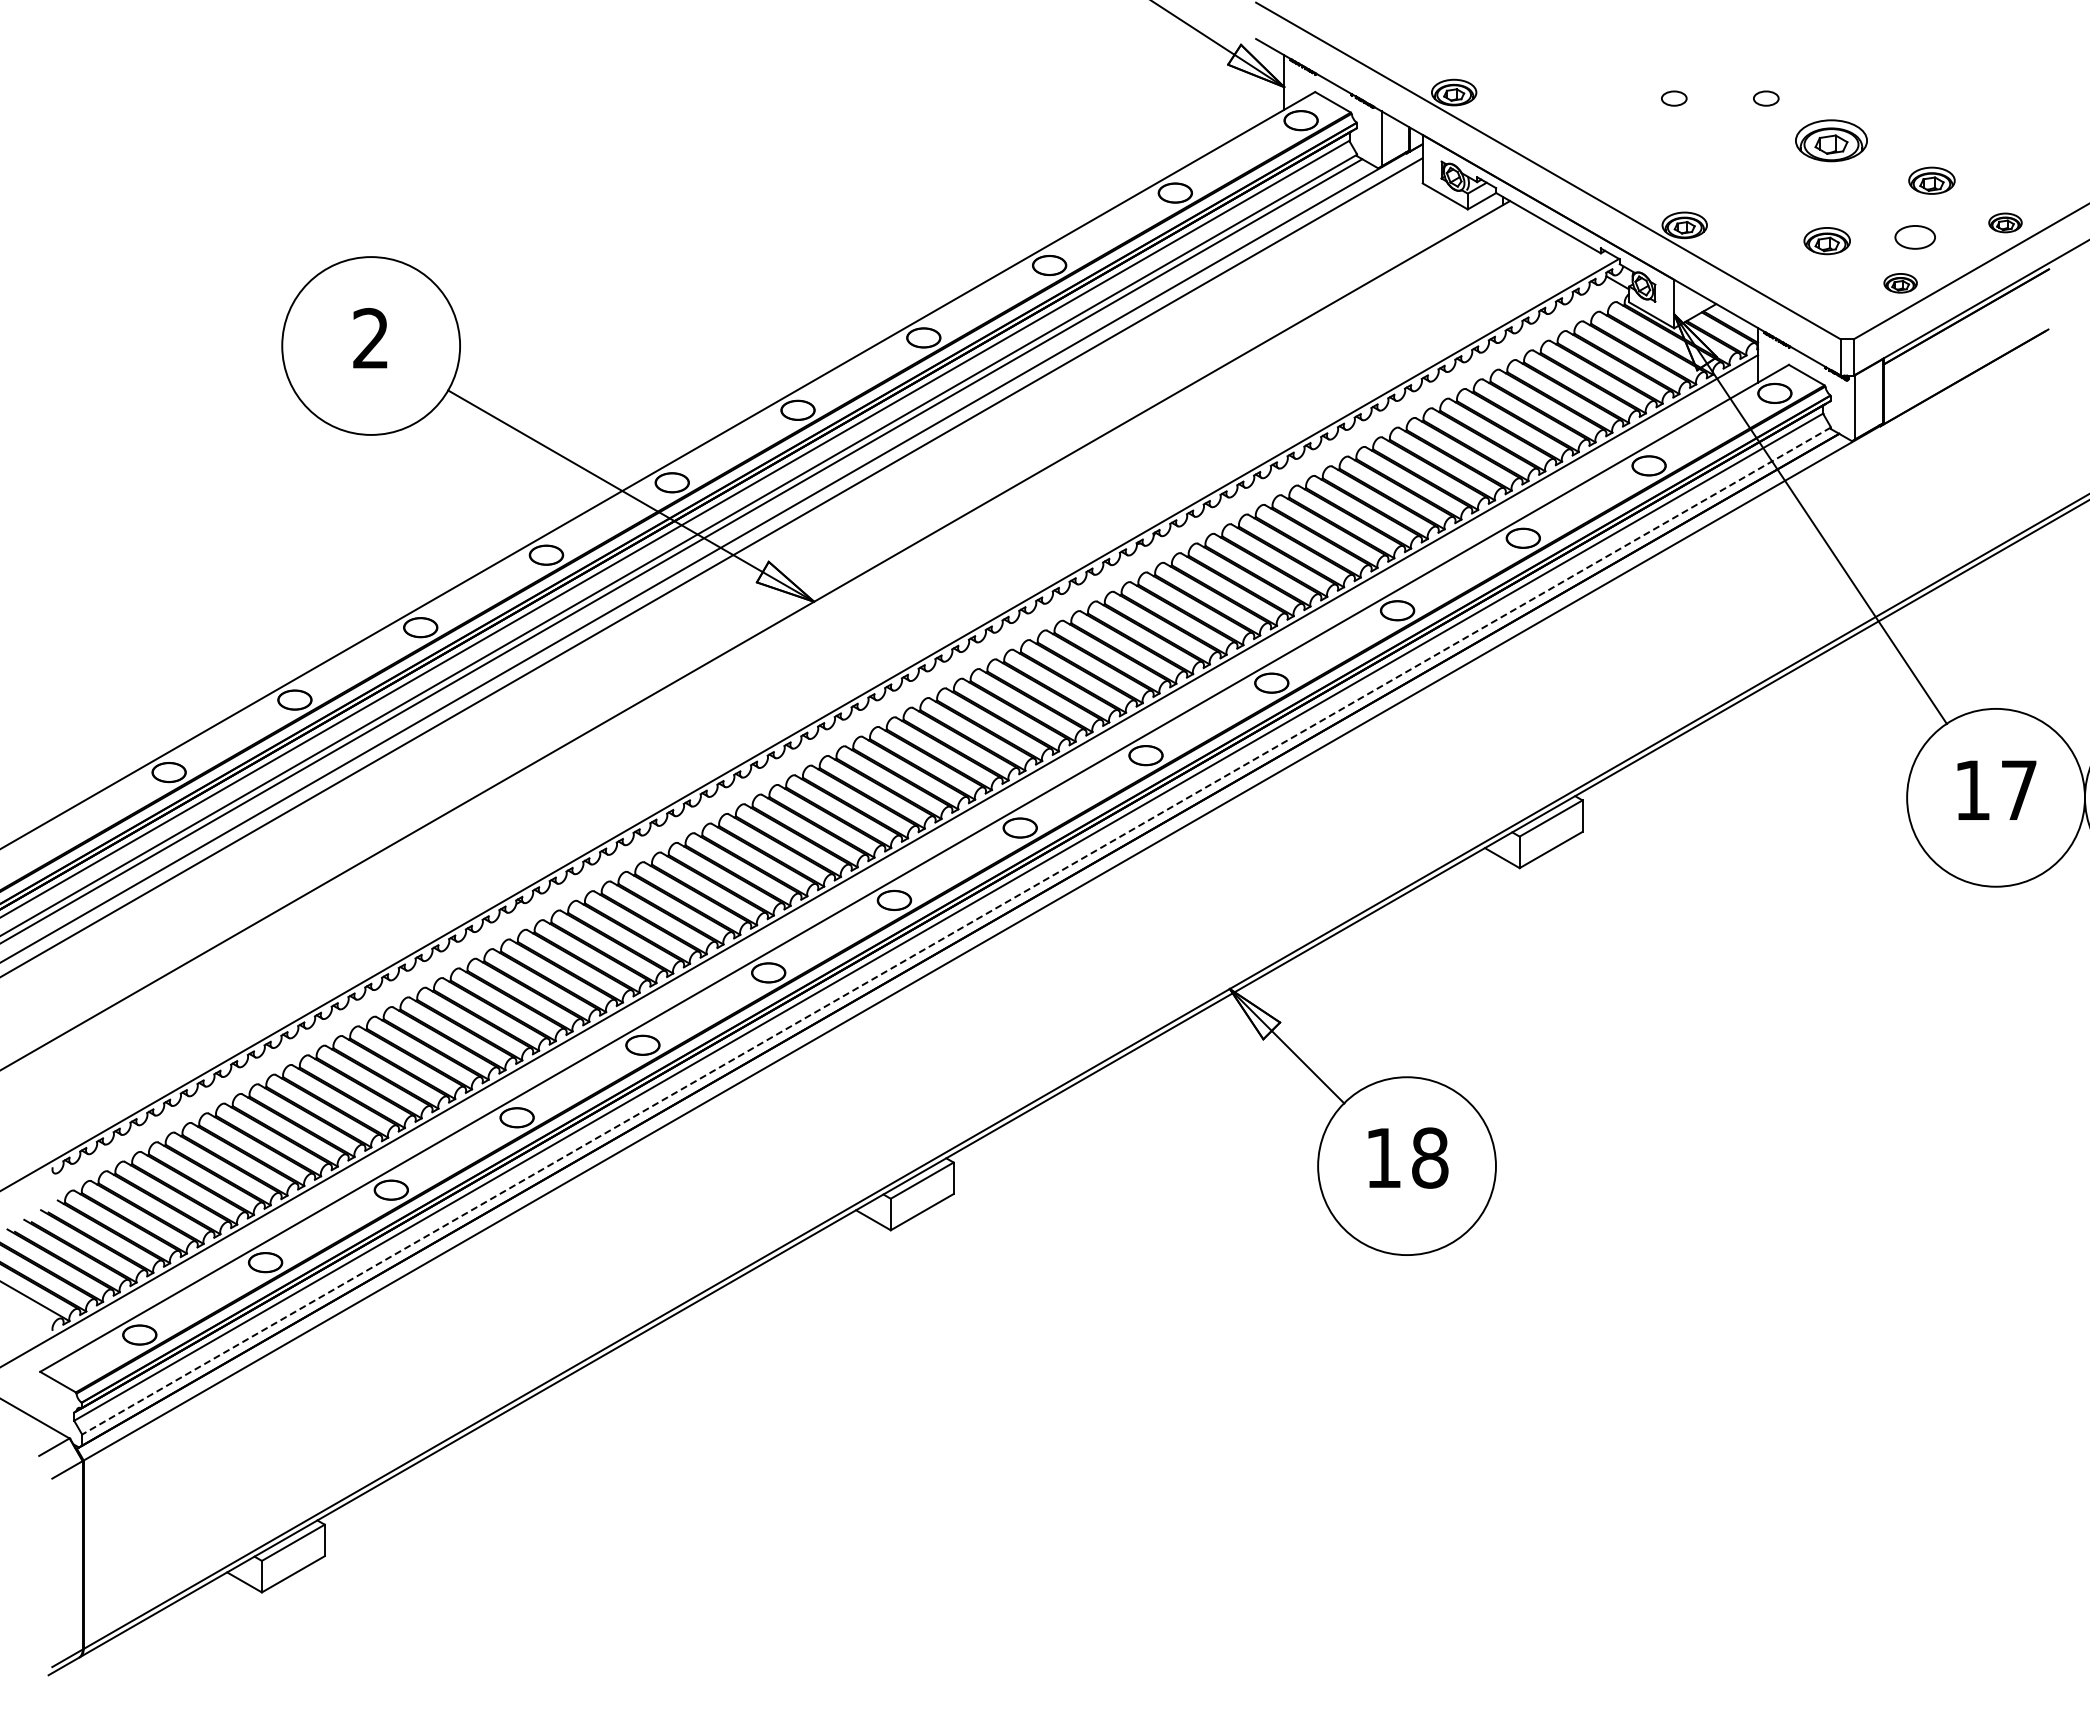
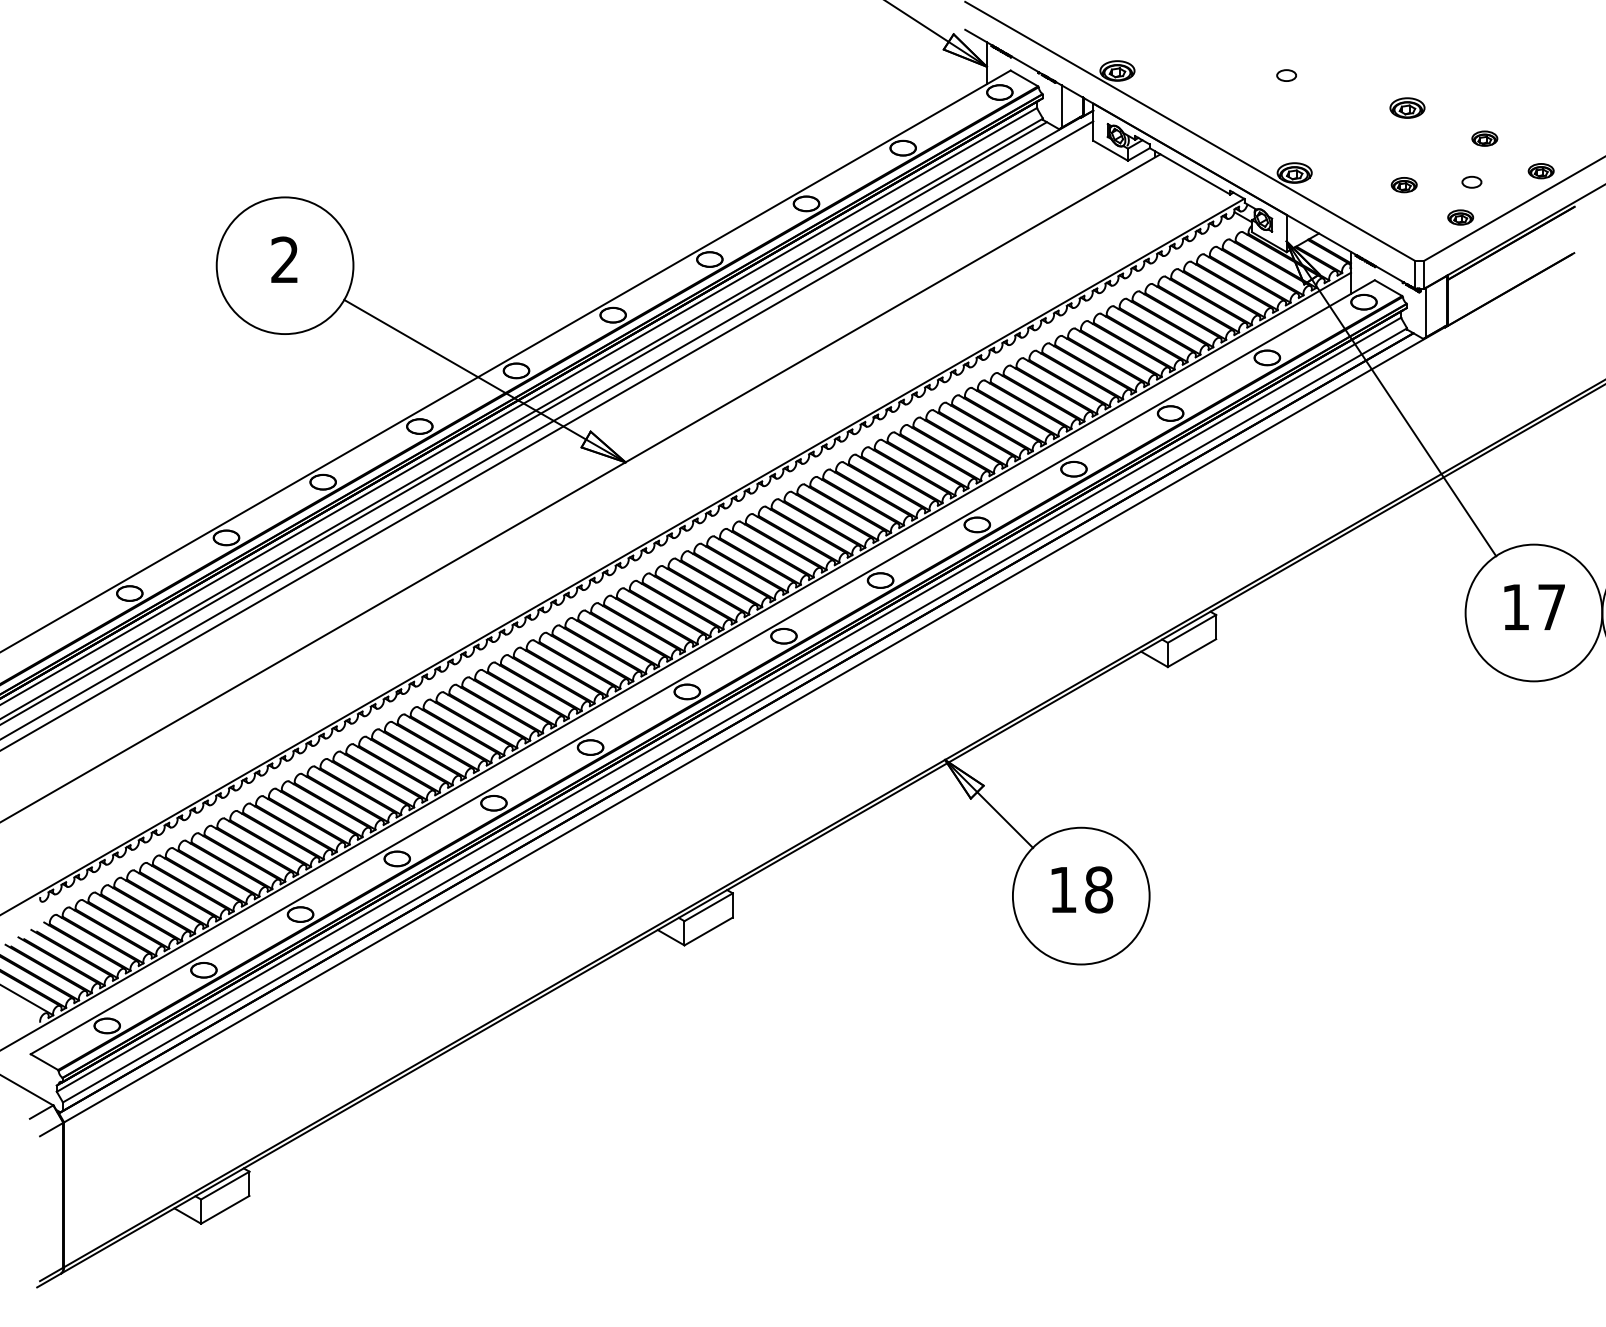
part: (1766, 98) -> (1357, 75), removed
part: (1831, 140) -> (1407, 107), size x0.62
part: (1932, 180) -> (1485, 138), size x0.71
part: (1915, 237) -> (1472, 182), size x0.62
part: (1827, 240) -> (1404, 184), size x0.71
line: (956, 931) -> (734, 715), dashed -> solid

